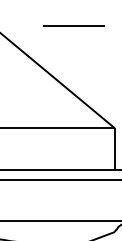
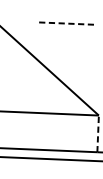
line: (74, 26) -> (66, 23), solid -> dashed
line: (114, 149) -> (97, 134), solid -> dashed

